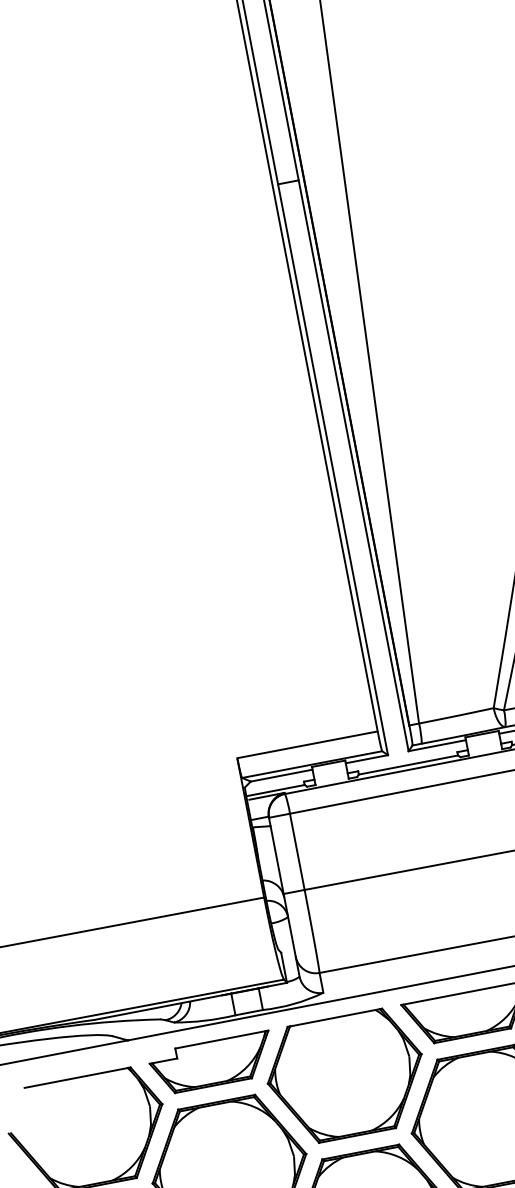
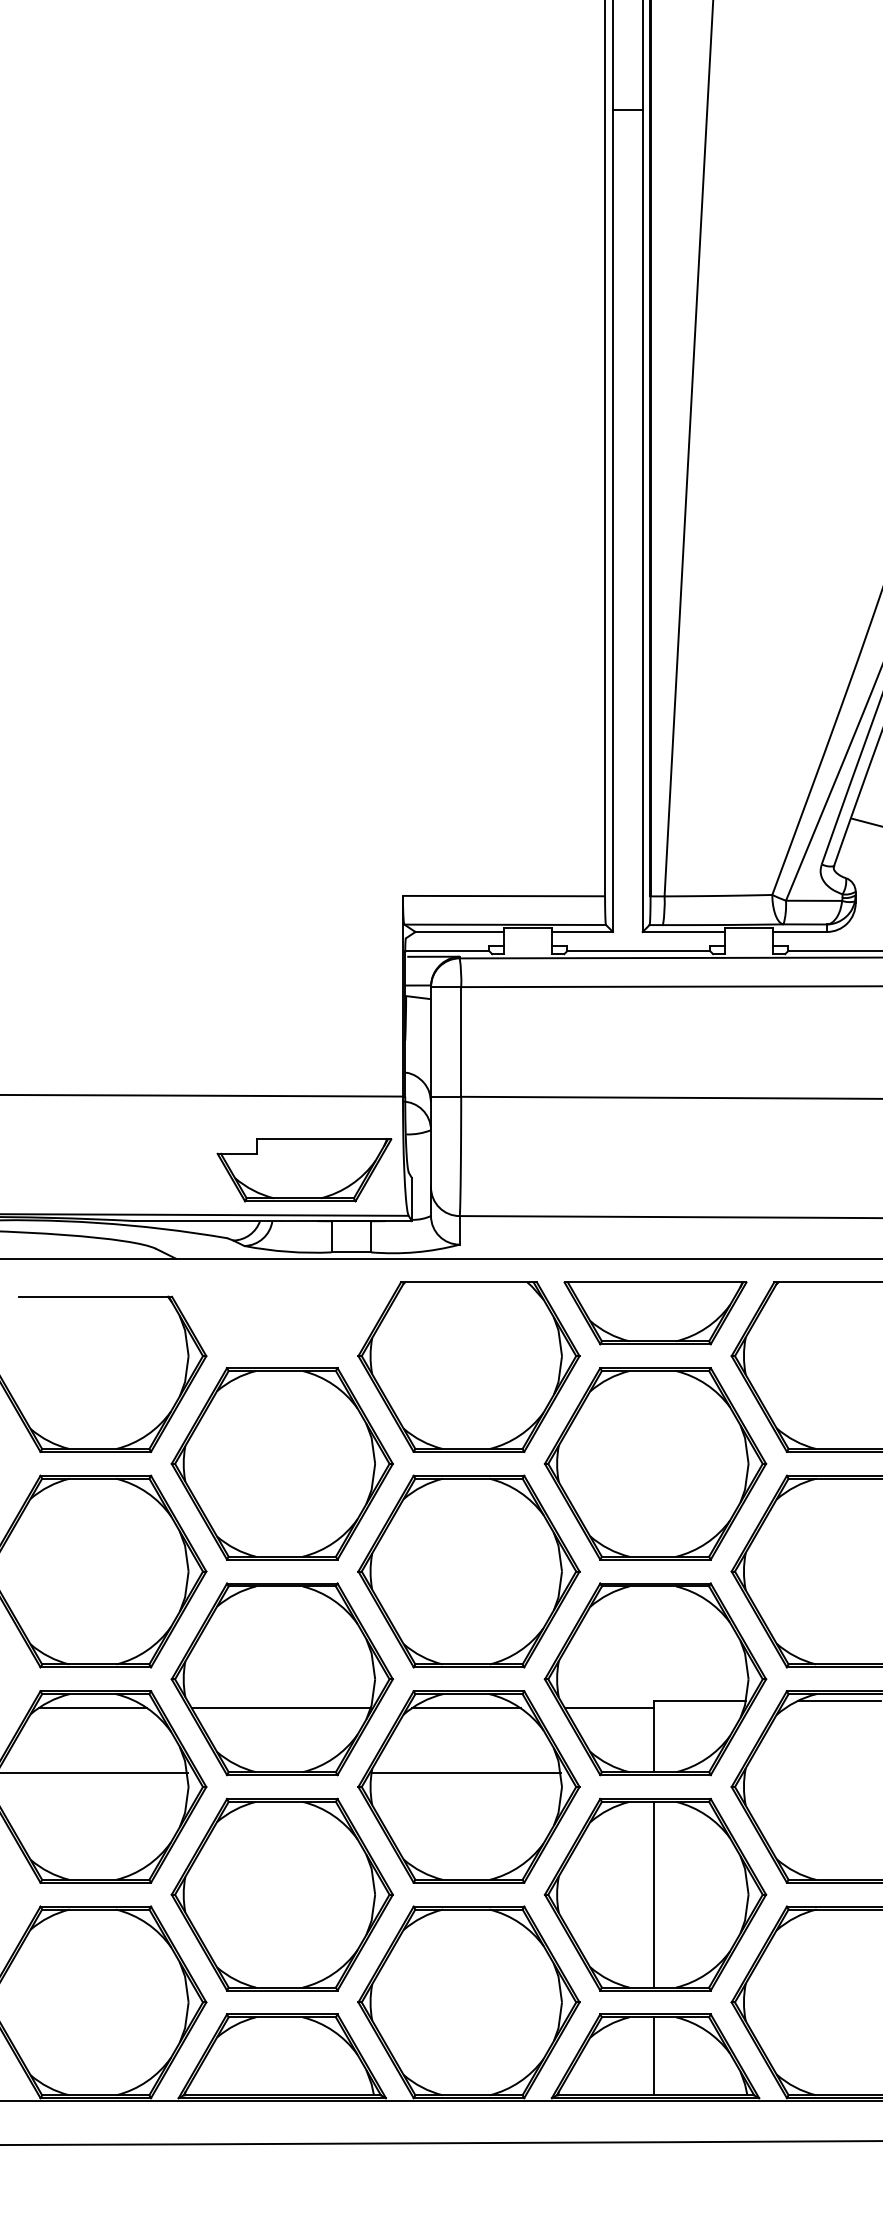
part: (212, 1063) -> (304, 1170), moved

